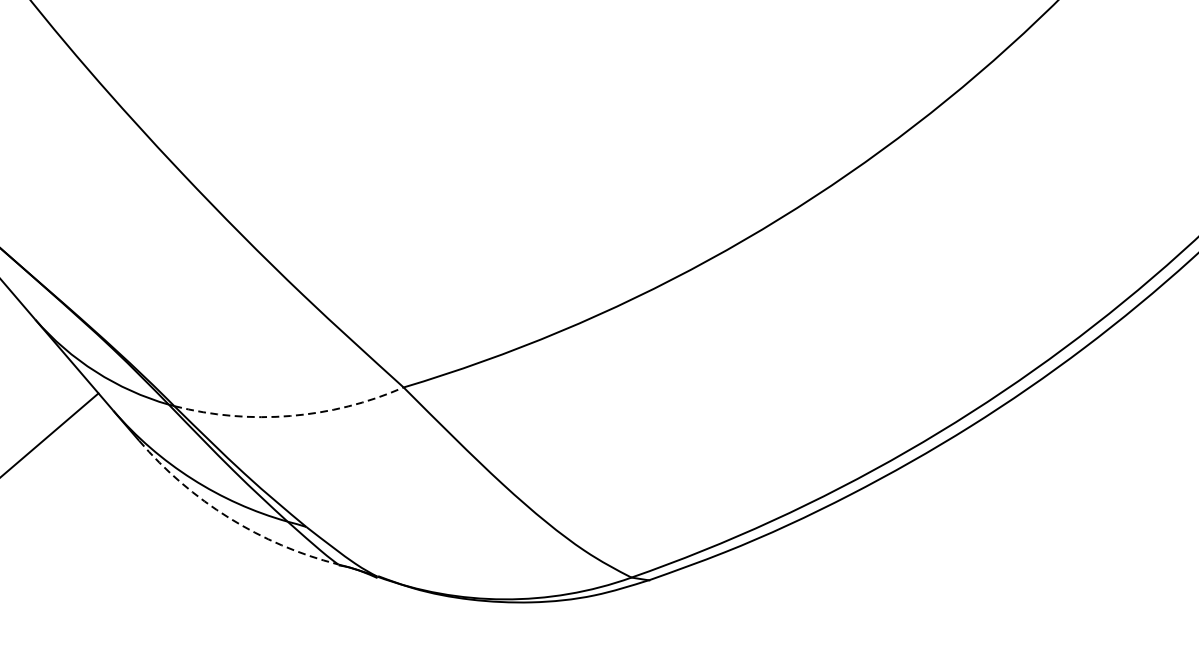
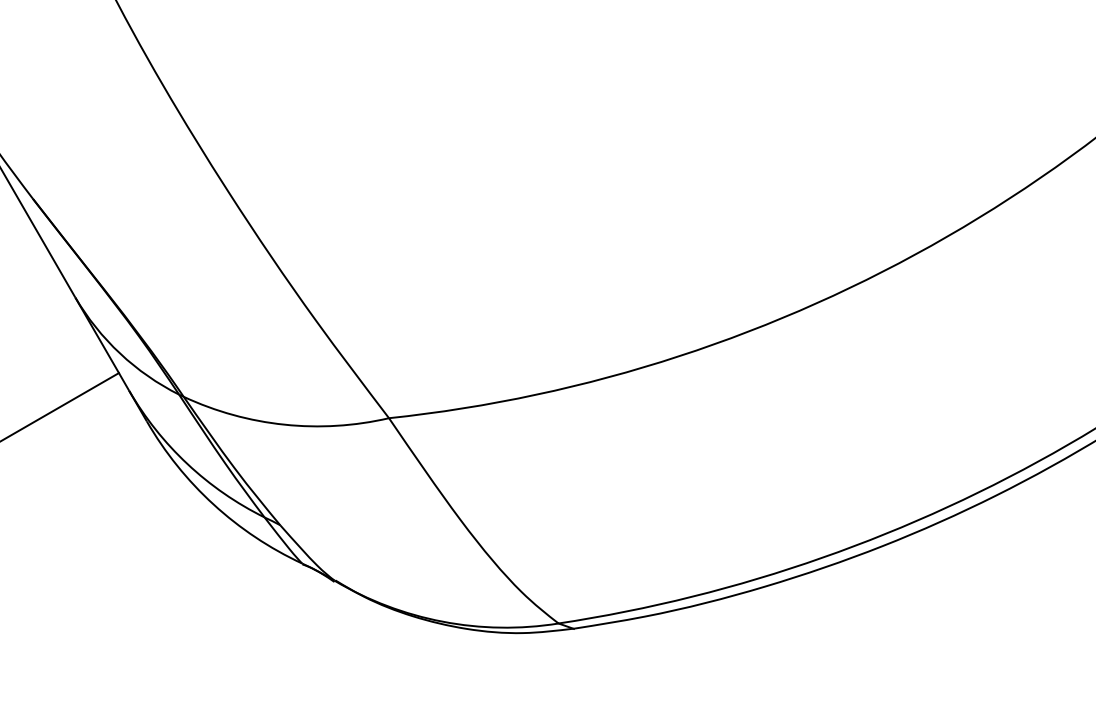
arc: (290, 415) -> (284, 424), dashed -> solid
arc: (229, 517) -> (213, 504), dashed -> solid

